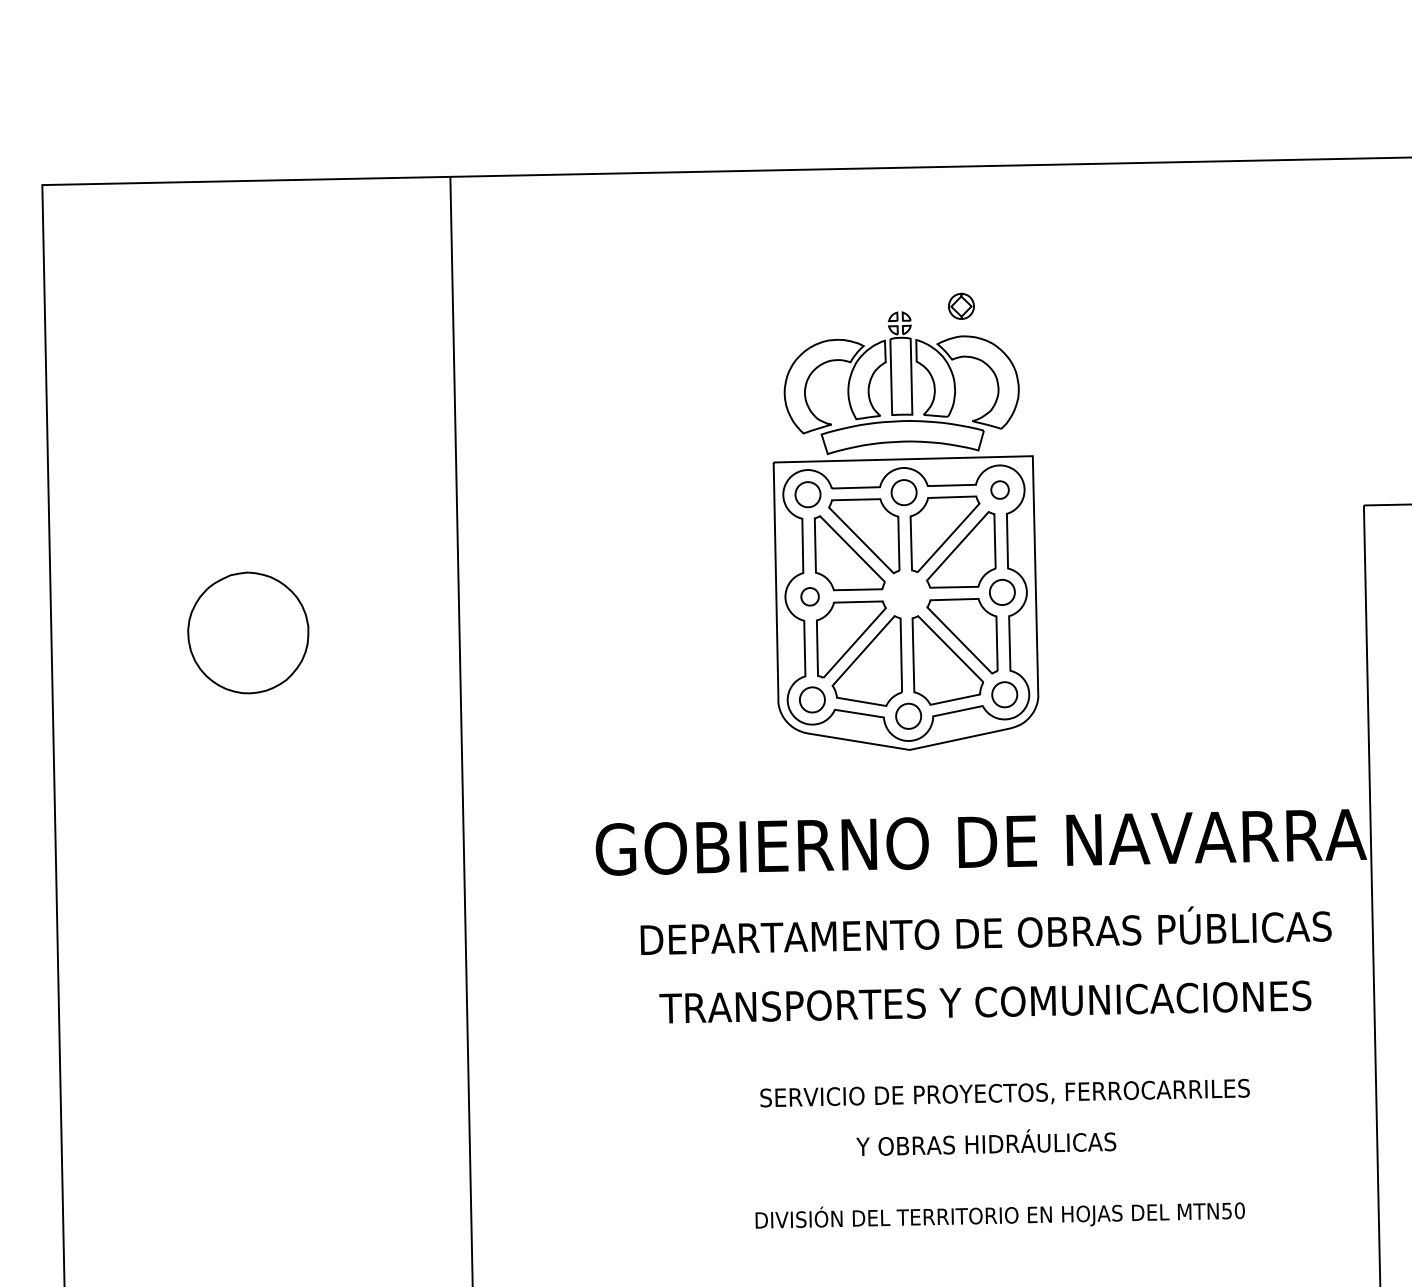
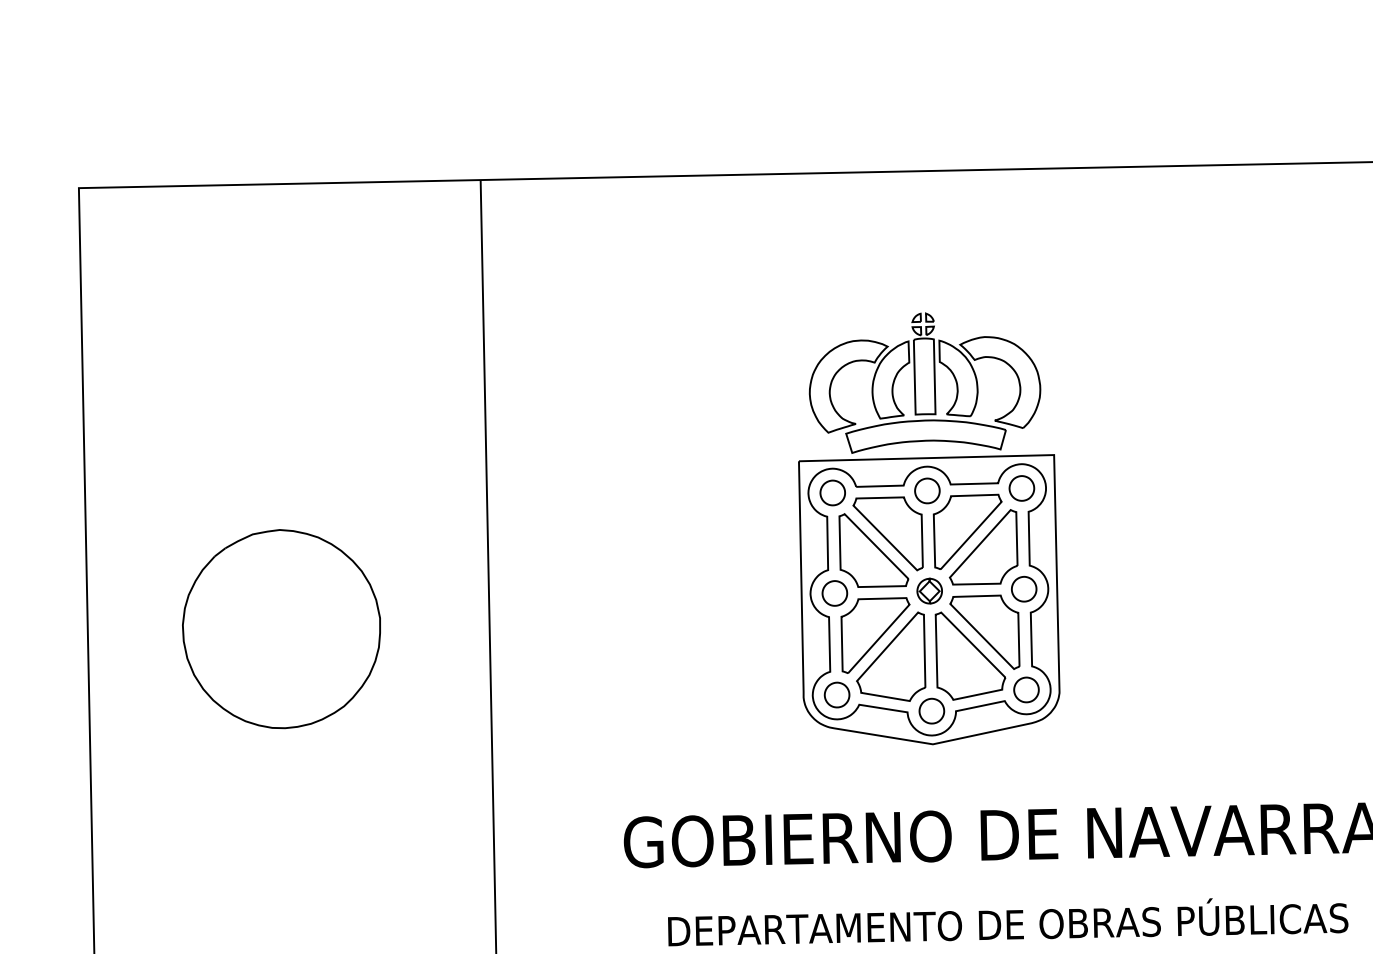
part: (961, 305) -> (929, 590), moved
part: (999, 489) -> (1021, 487), size x1.43
part: (809, 596) -> (834, 593), size x1.43
part: (248, 632) -> (281, 628), size x1.67

